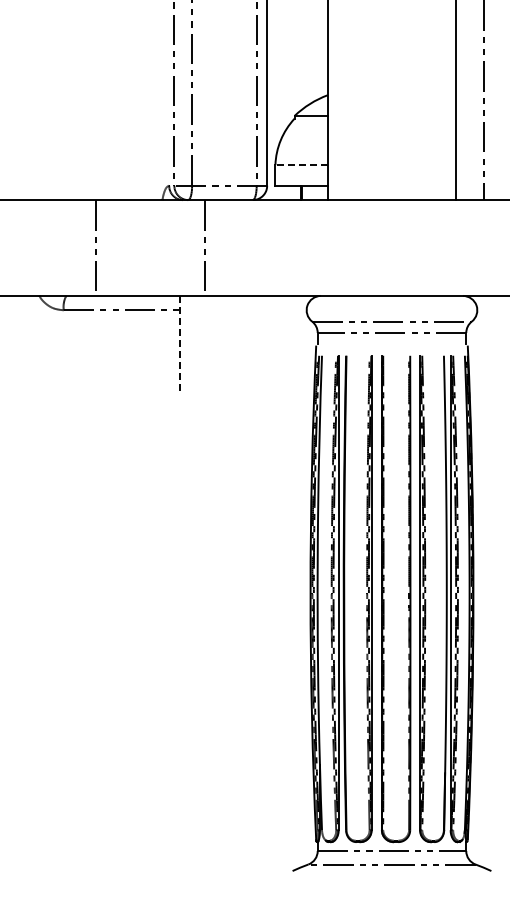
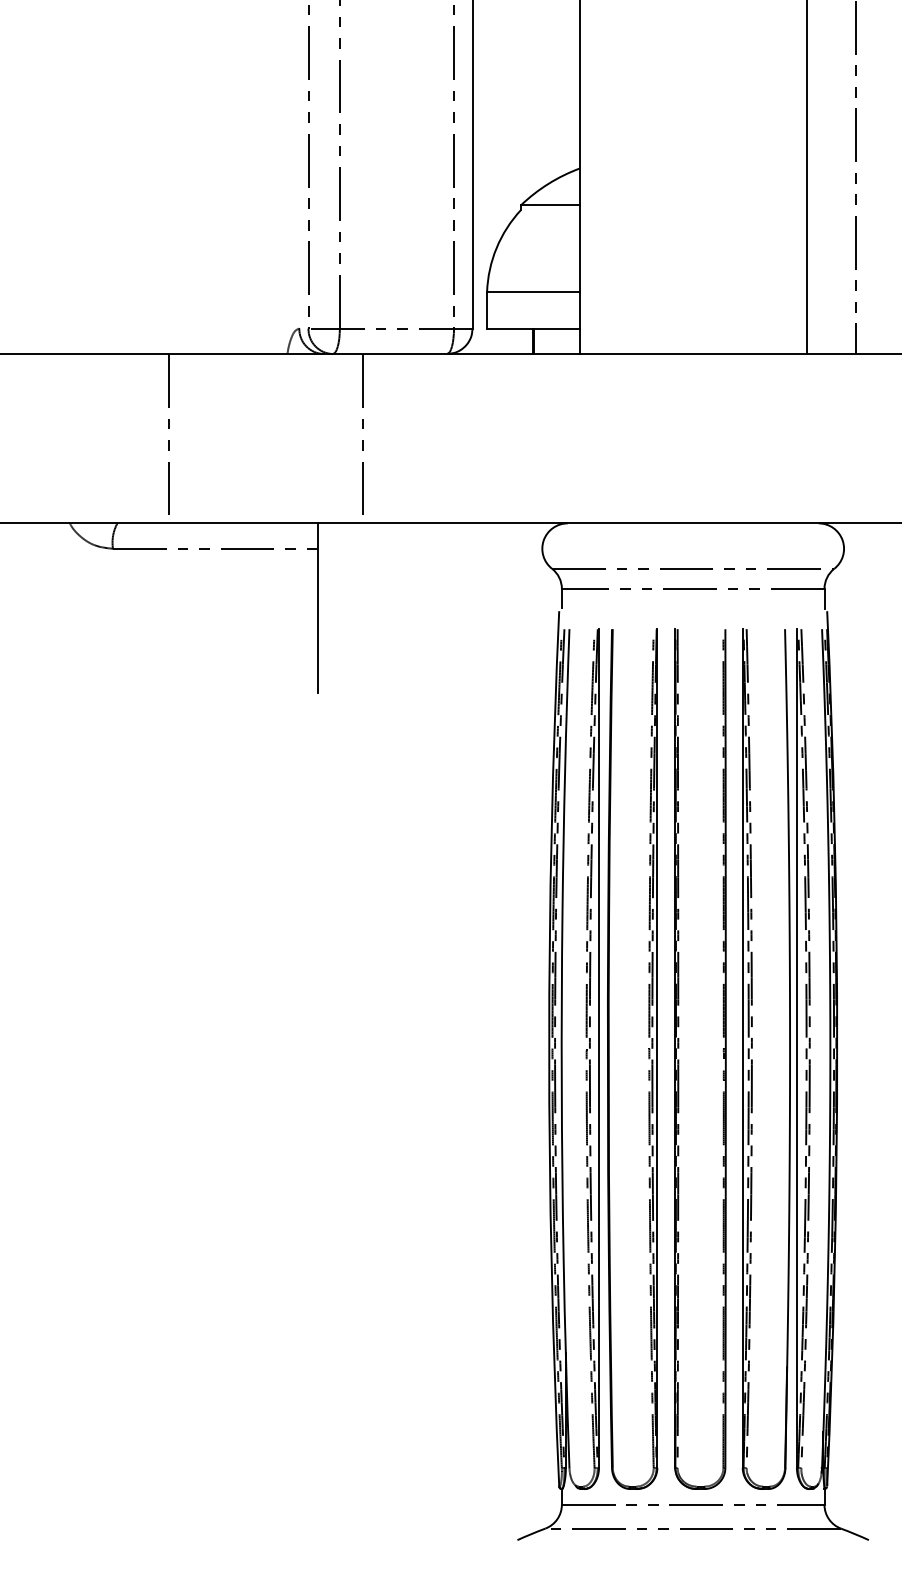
line: (301, 165) -> (533, 292), dashed -> solid
line: (179, 343) -> (317, 607), dashed -> solid

